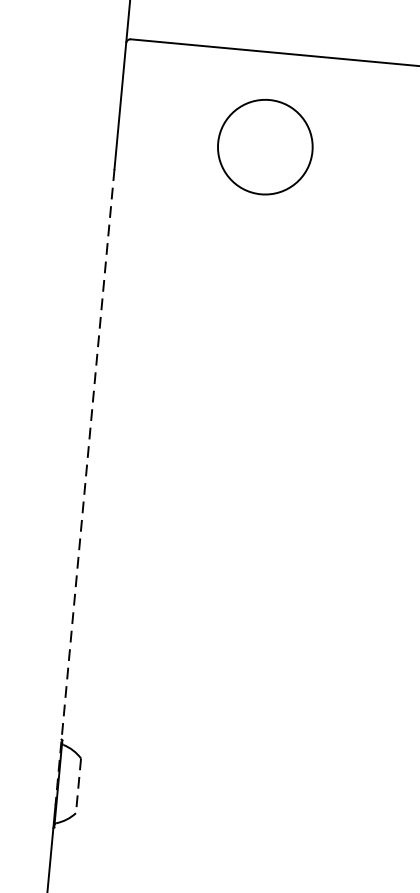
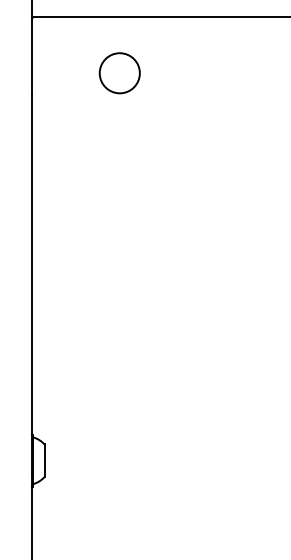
circle: (264, 147) -> (119, 73), size x0.71
line: (85, 488) -> (32, 284), dashed -> solid
line: (78, 787) -> (44, 461), dashed -> solid

